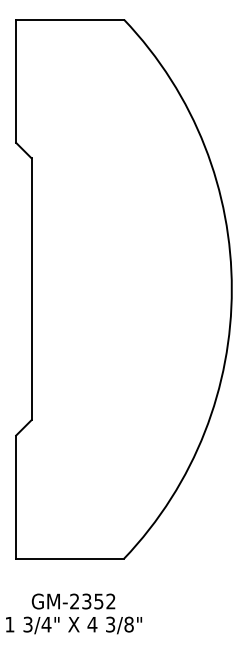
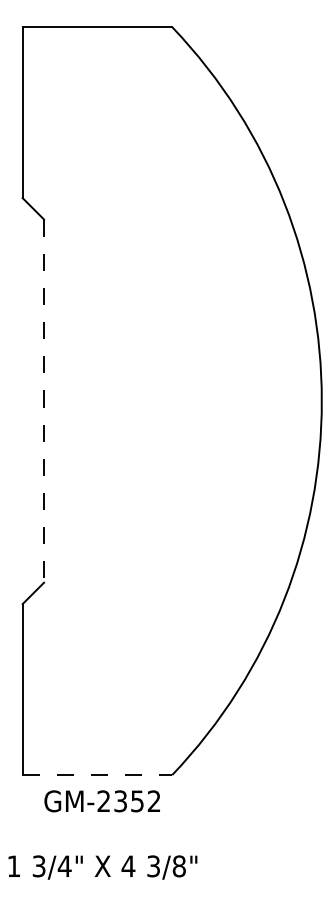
line: (31, 289) -> (44, 401), solid -> dashed
line: (70, 559) -> (97, 775), solid -> dashed
text: (73, 601) -> (101, 801), moved

